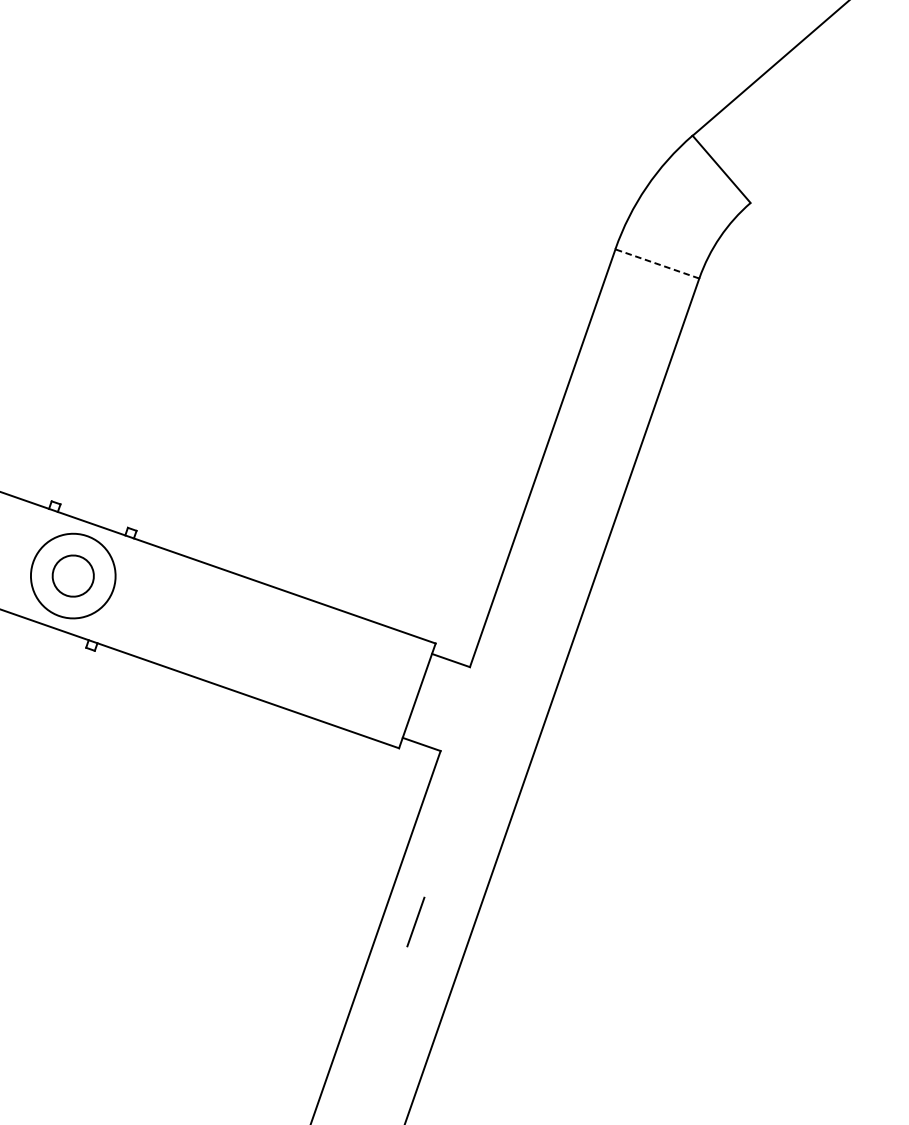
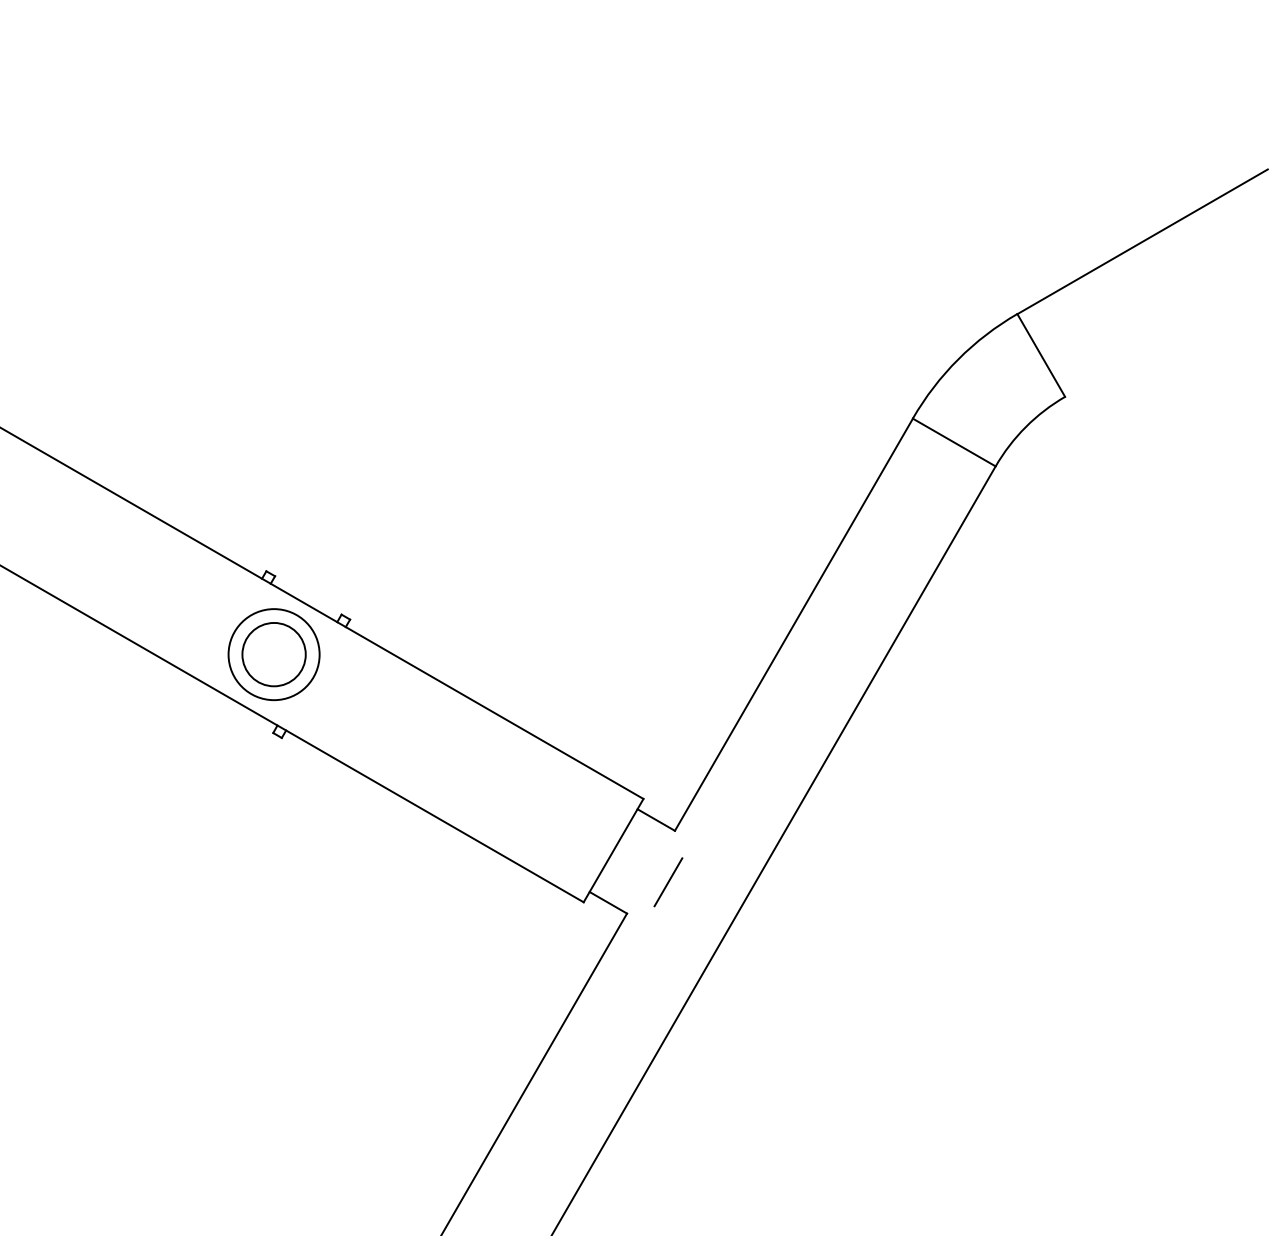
line: (657, 263) -> (954, 442), dashed -> solid
circle: (72, 576) -> (273, 654), size x1.43
line: (415, 922) -> (668, 882), moved

